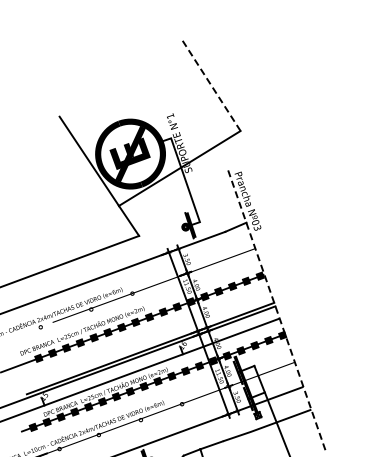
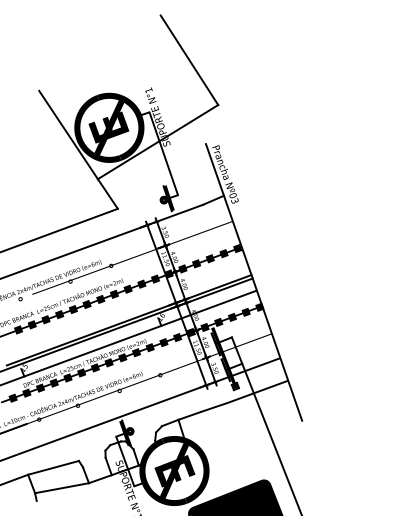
line: (211, 84) -> (189, 59), dashed -> solid
line: (276, 309) -> (253, 281), dashed -> solid

